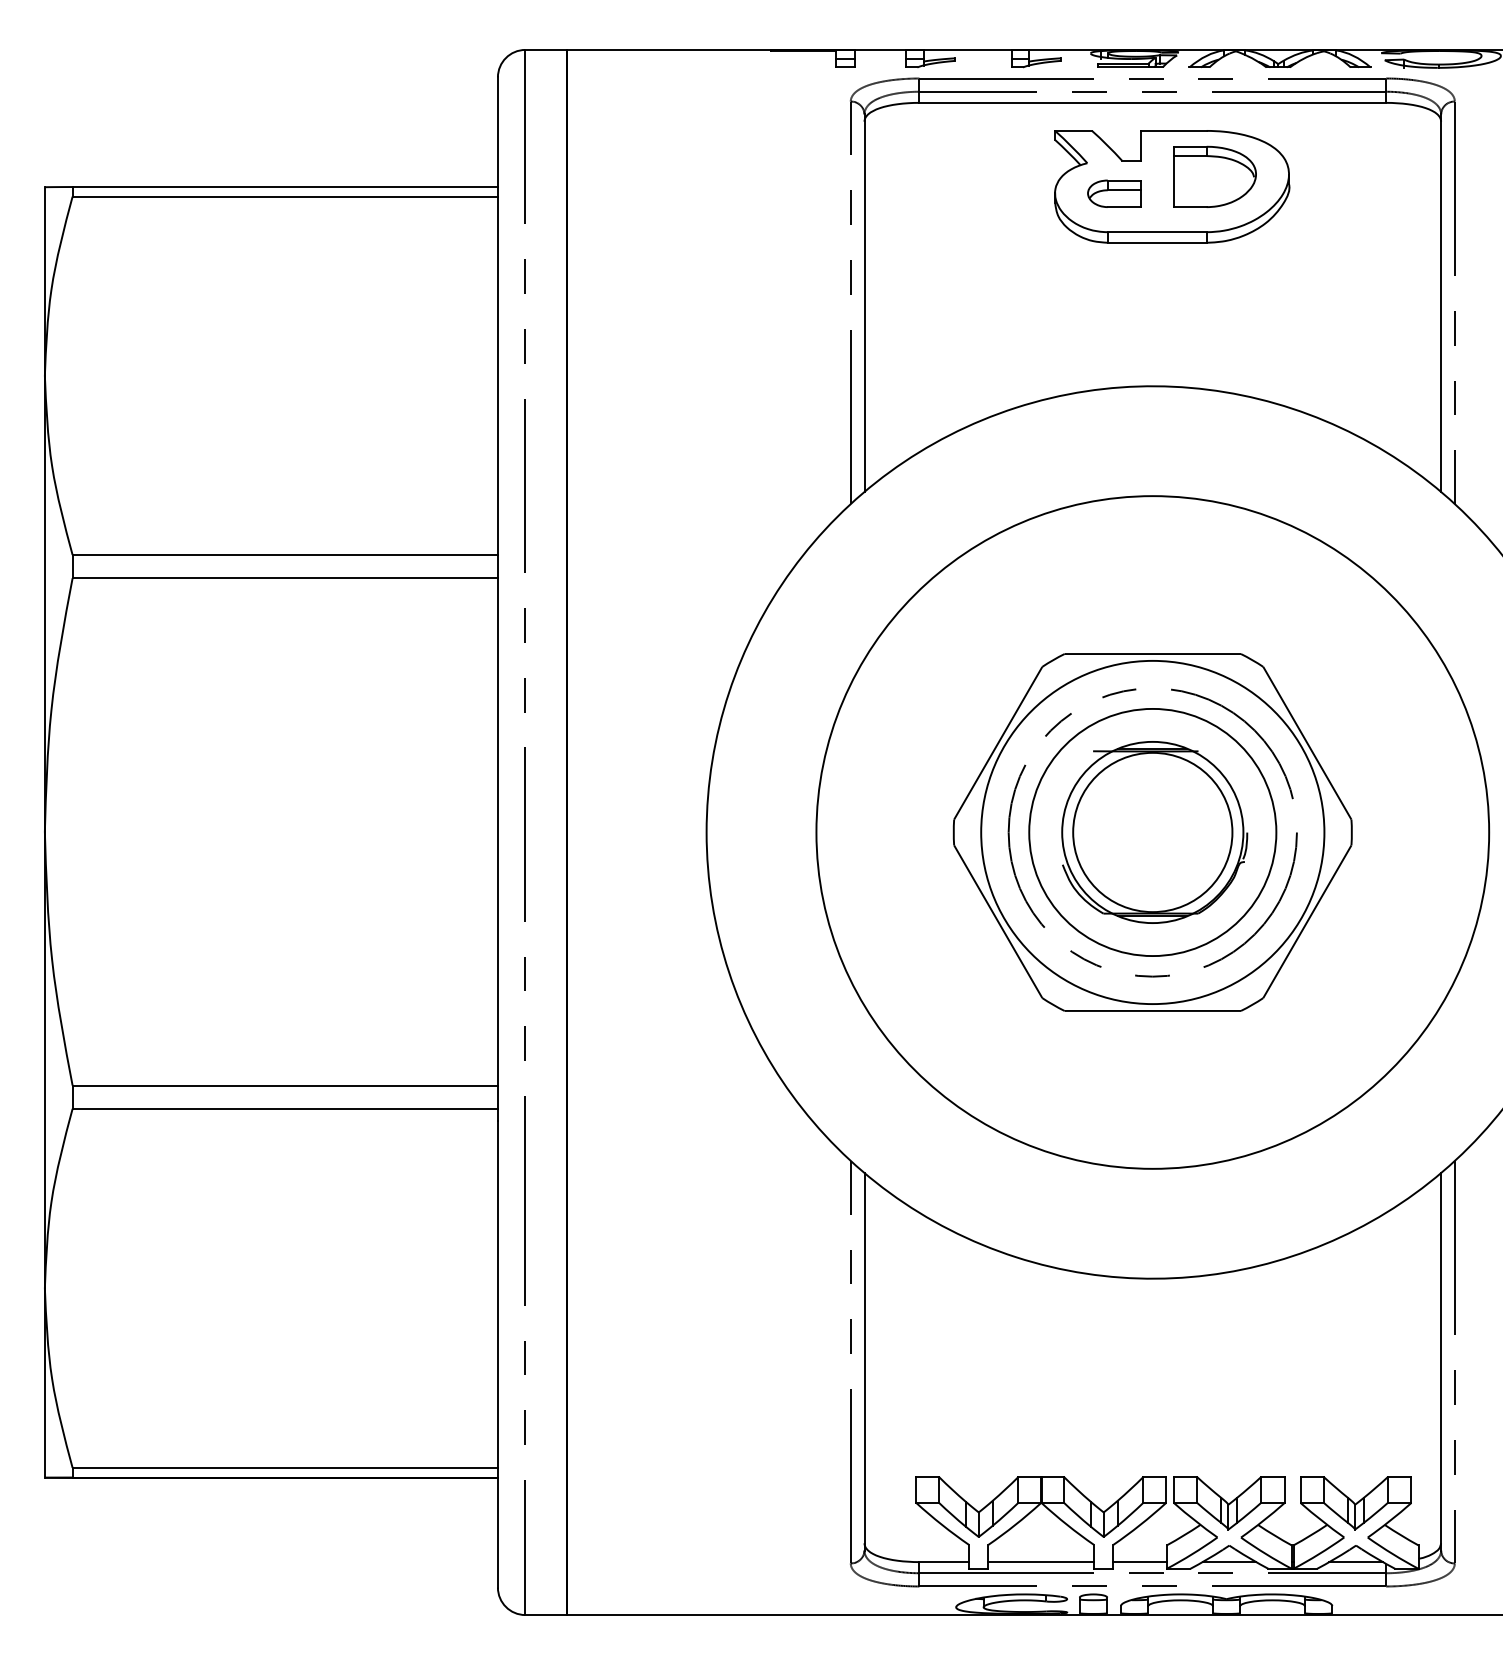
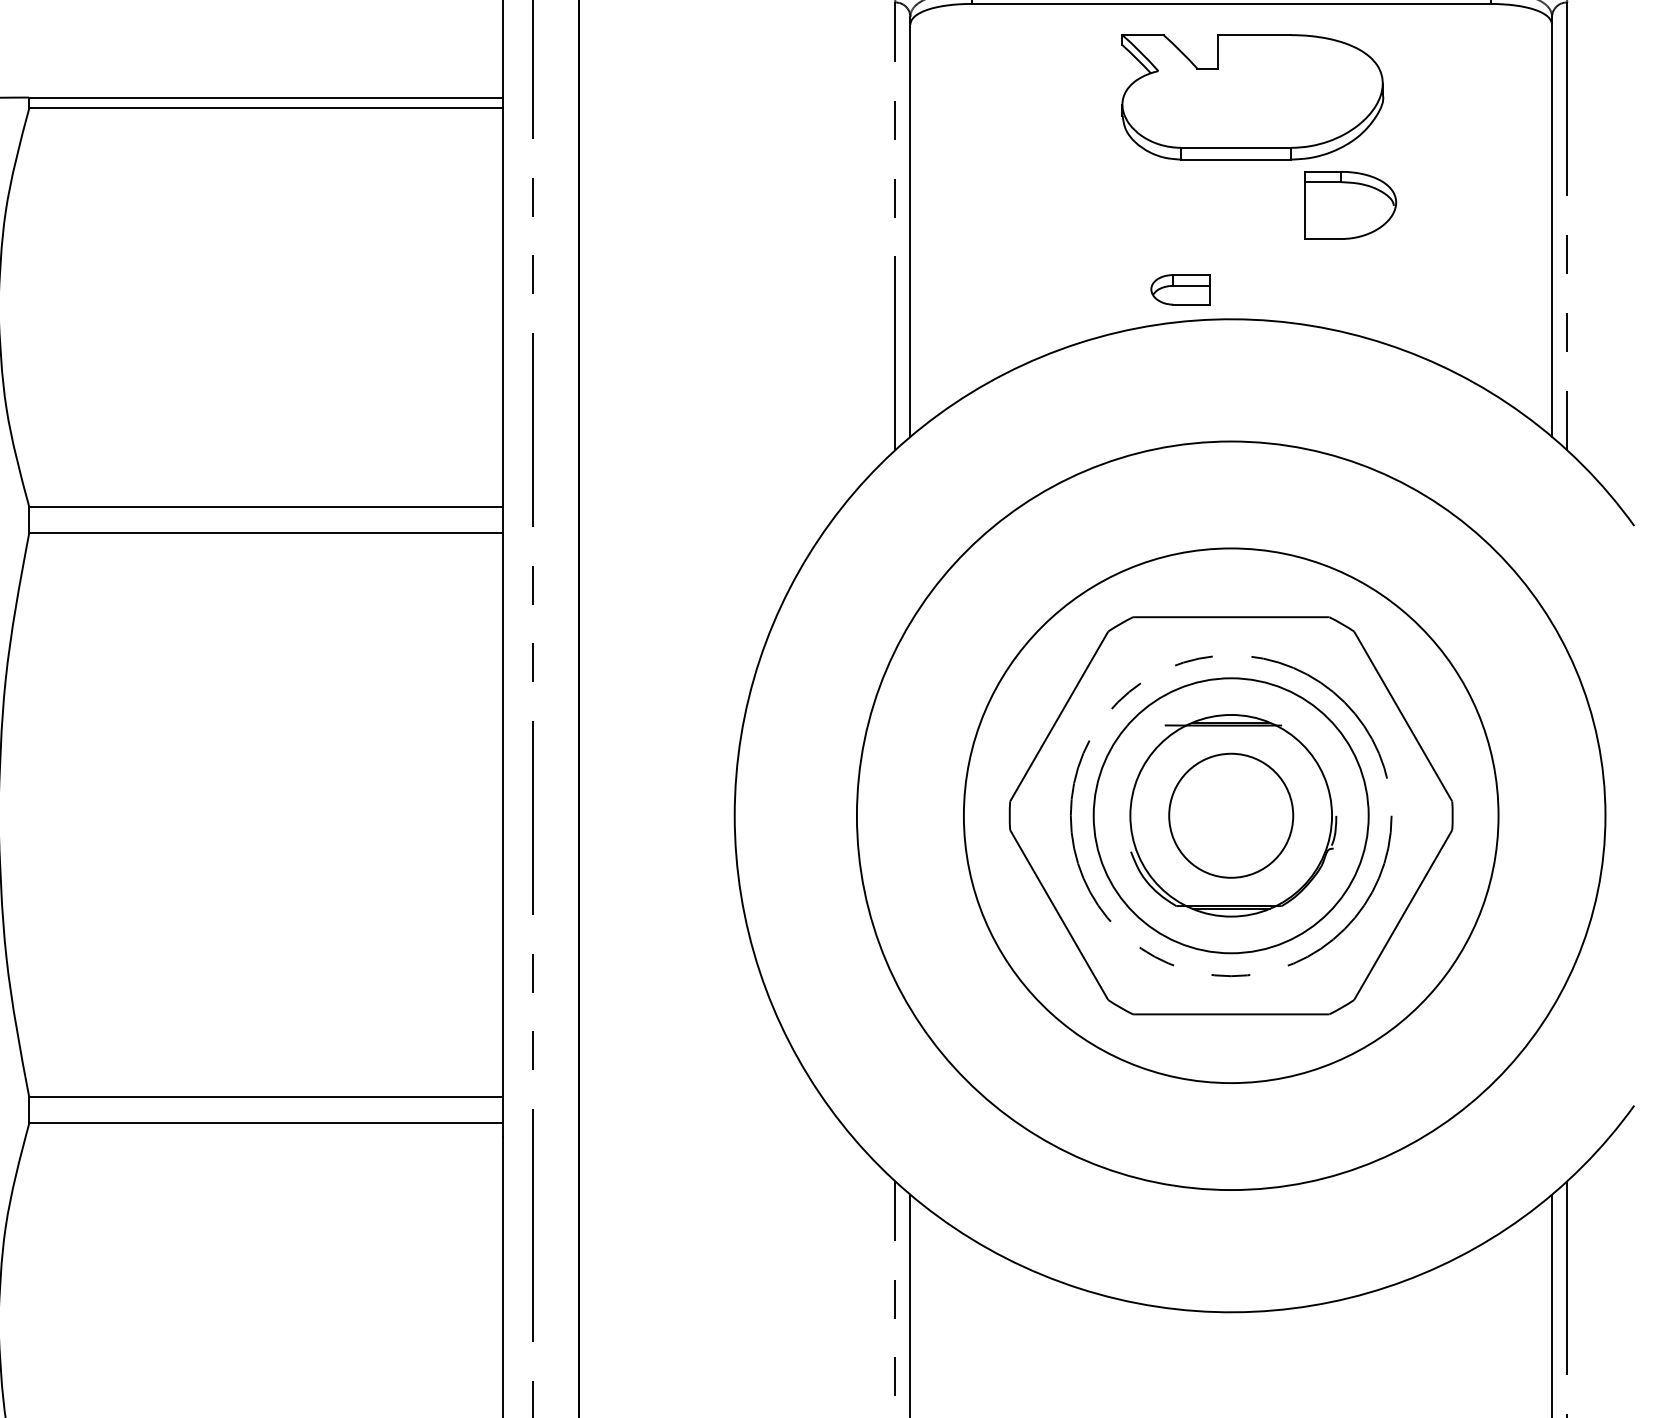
part: (1214, 176) -> (1349, 204), moved
part: (1114, 193) -> (1180, 289), moved
circle: (1152, 832) -> (1230, 815), size x0.7
circle: (1152, 832) -> (1230, 815), size x1.4

